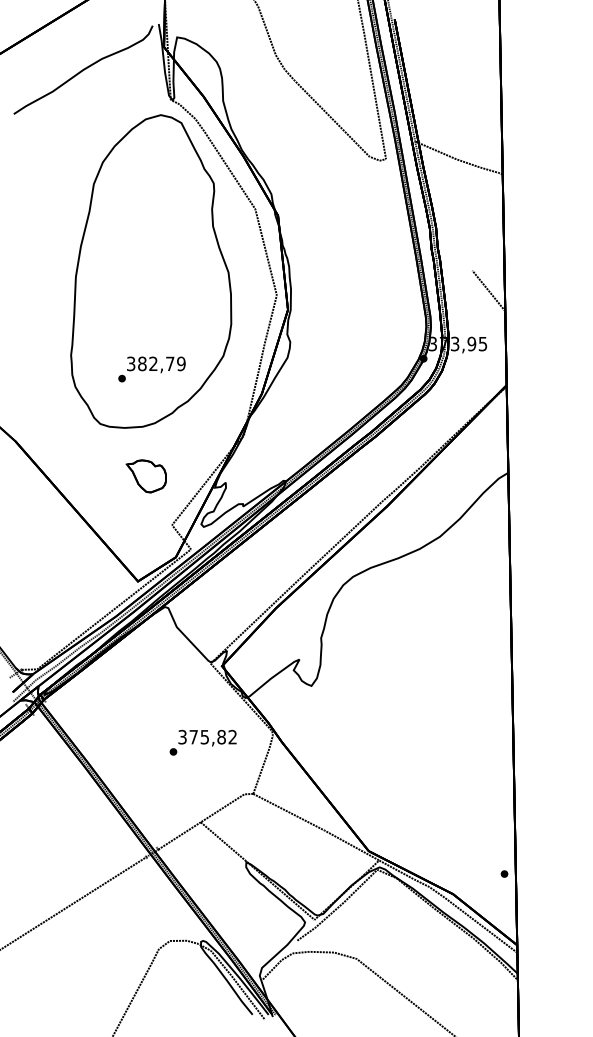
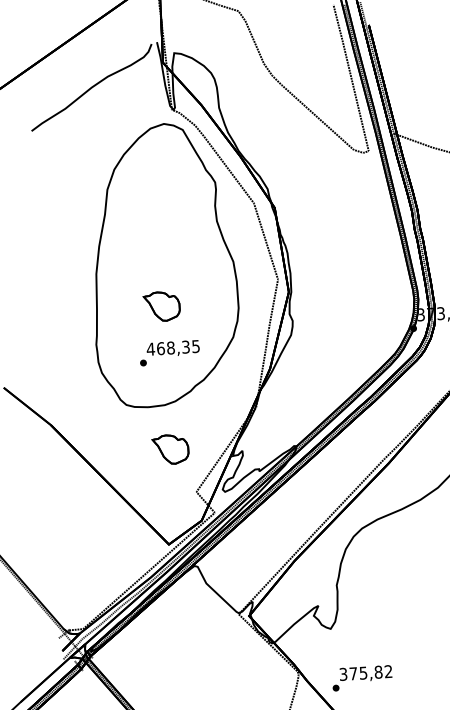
part: (145, 317) -> (161, 306), added
text: (155, 363) -> (172, 347), 382,79 -> 468,35
text: (202, 742) -> (361, 678), moved

